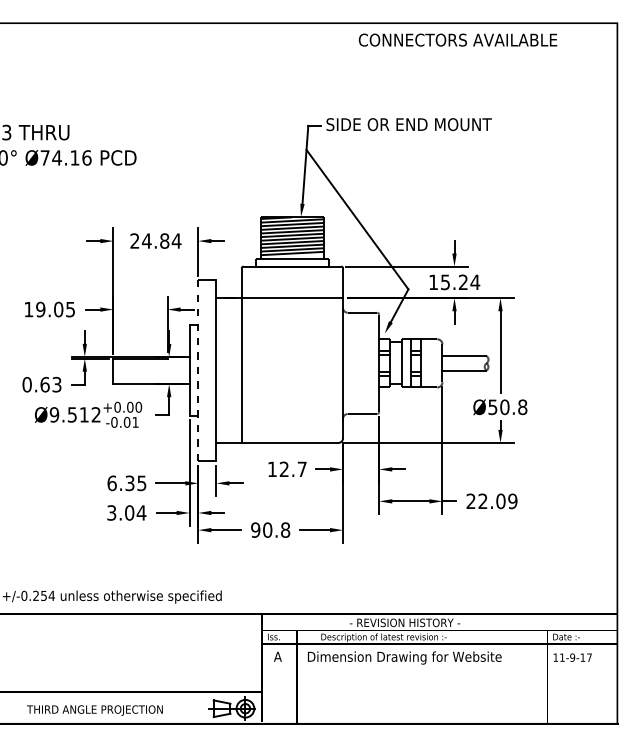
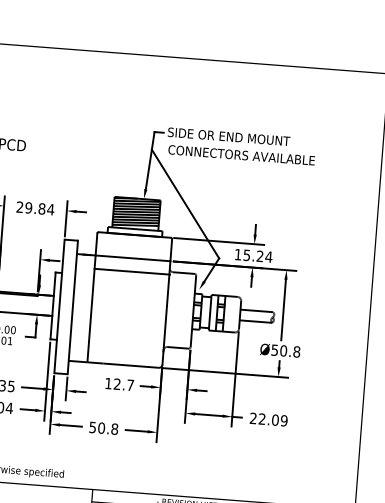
text: (457, 39) -> (241, 154), moved
text: (146, 240) -> (28, 207), 24.84 -> 29.84
line: (292, 316) -> (132, 271), added
line: (198, 371) -> (59, 307), dashed -> solid
text: (255, 529) -> (92, 427), 90.8 -> 50.8

